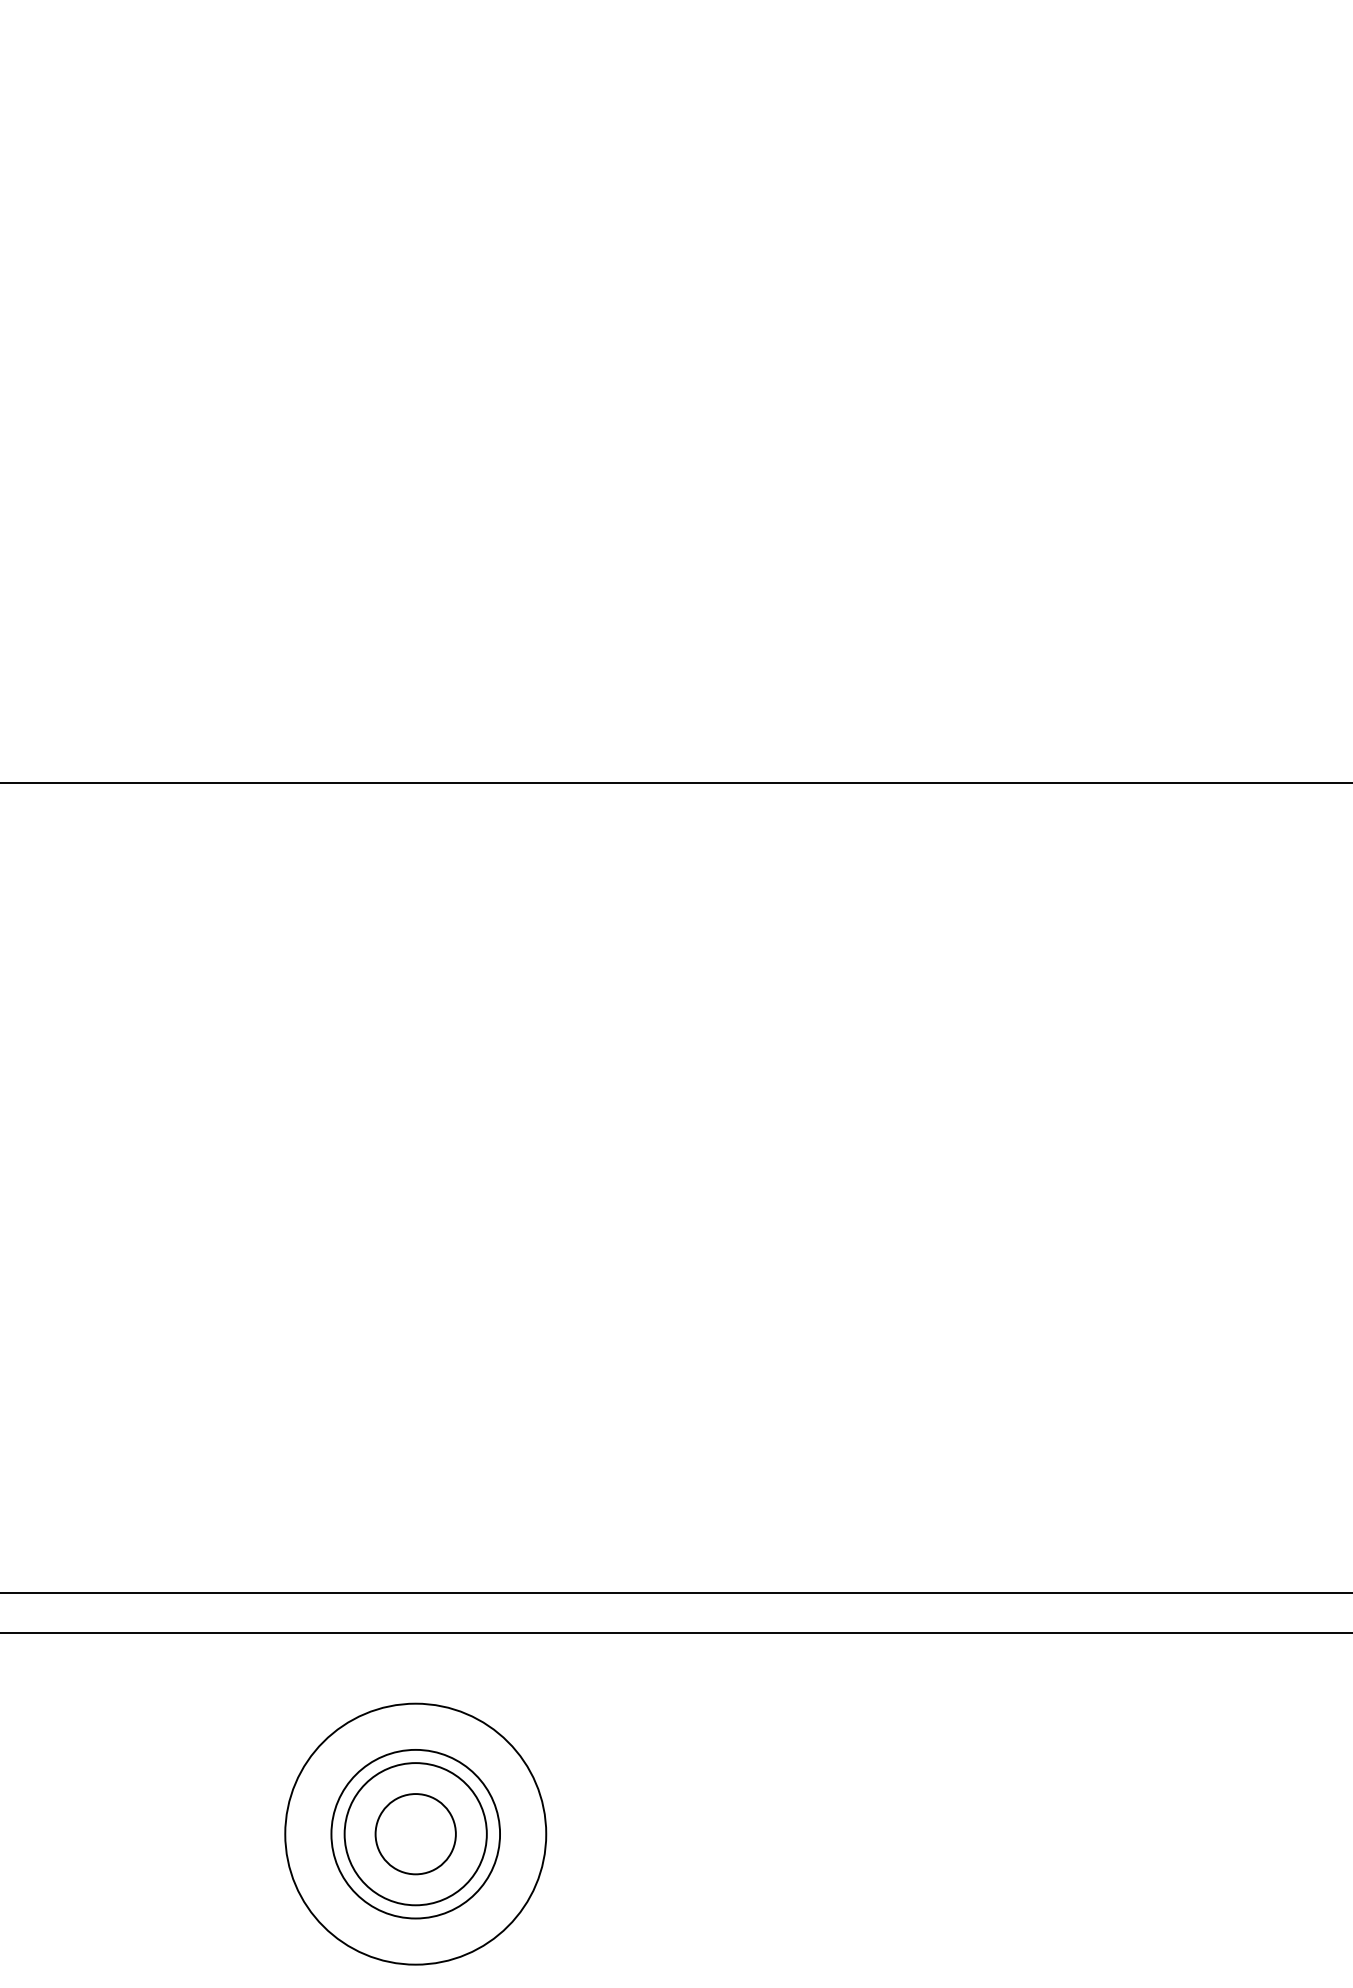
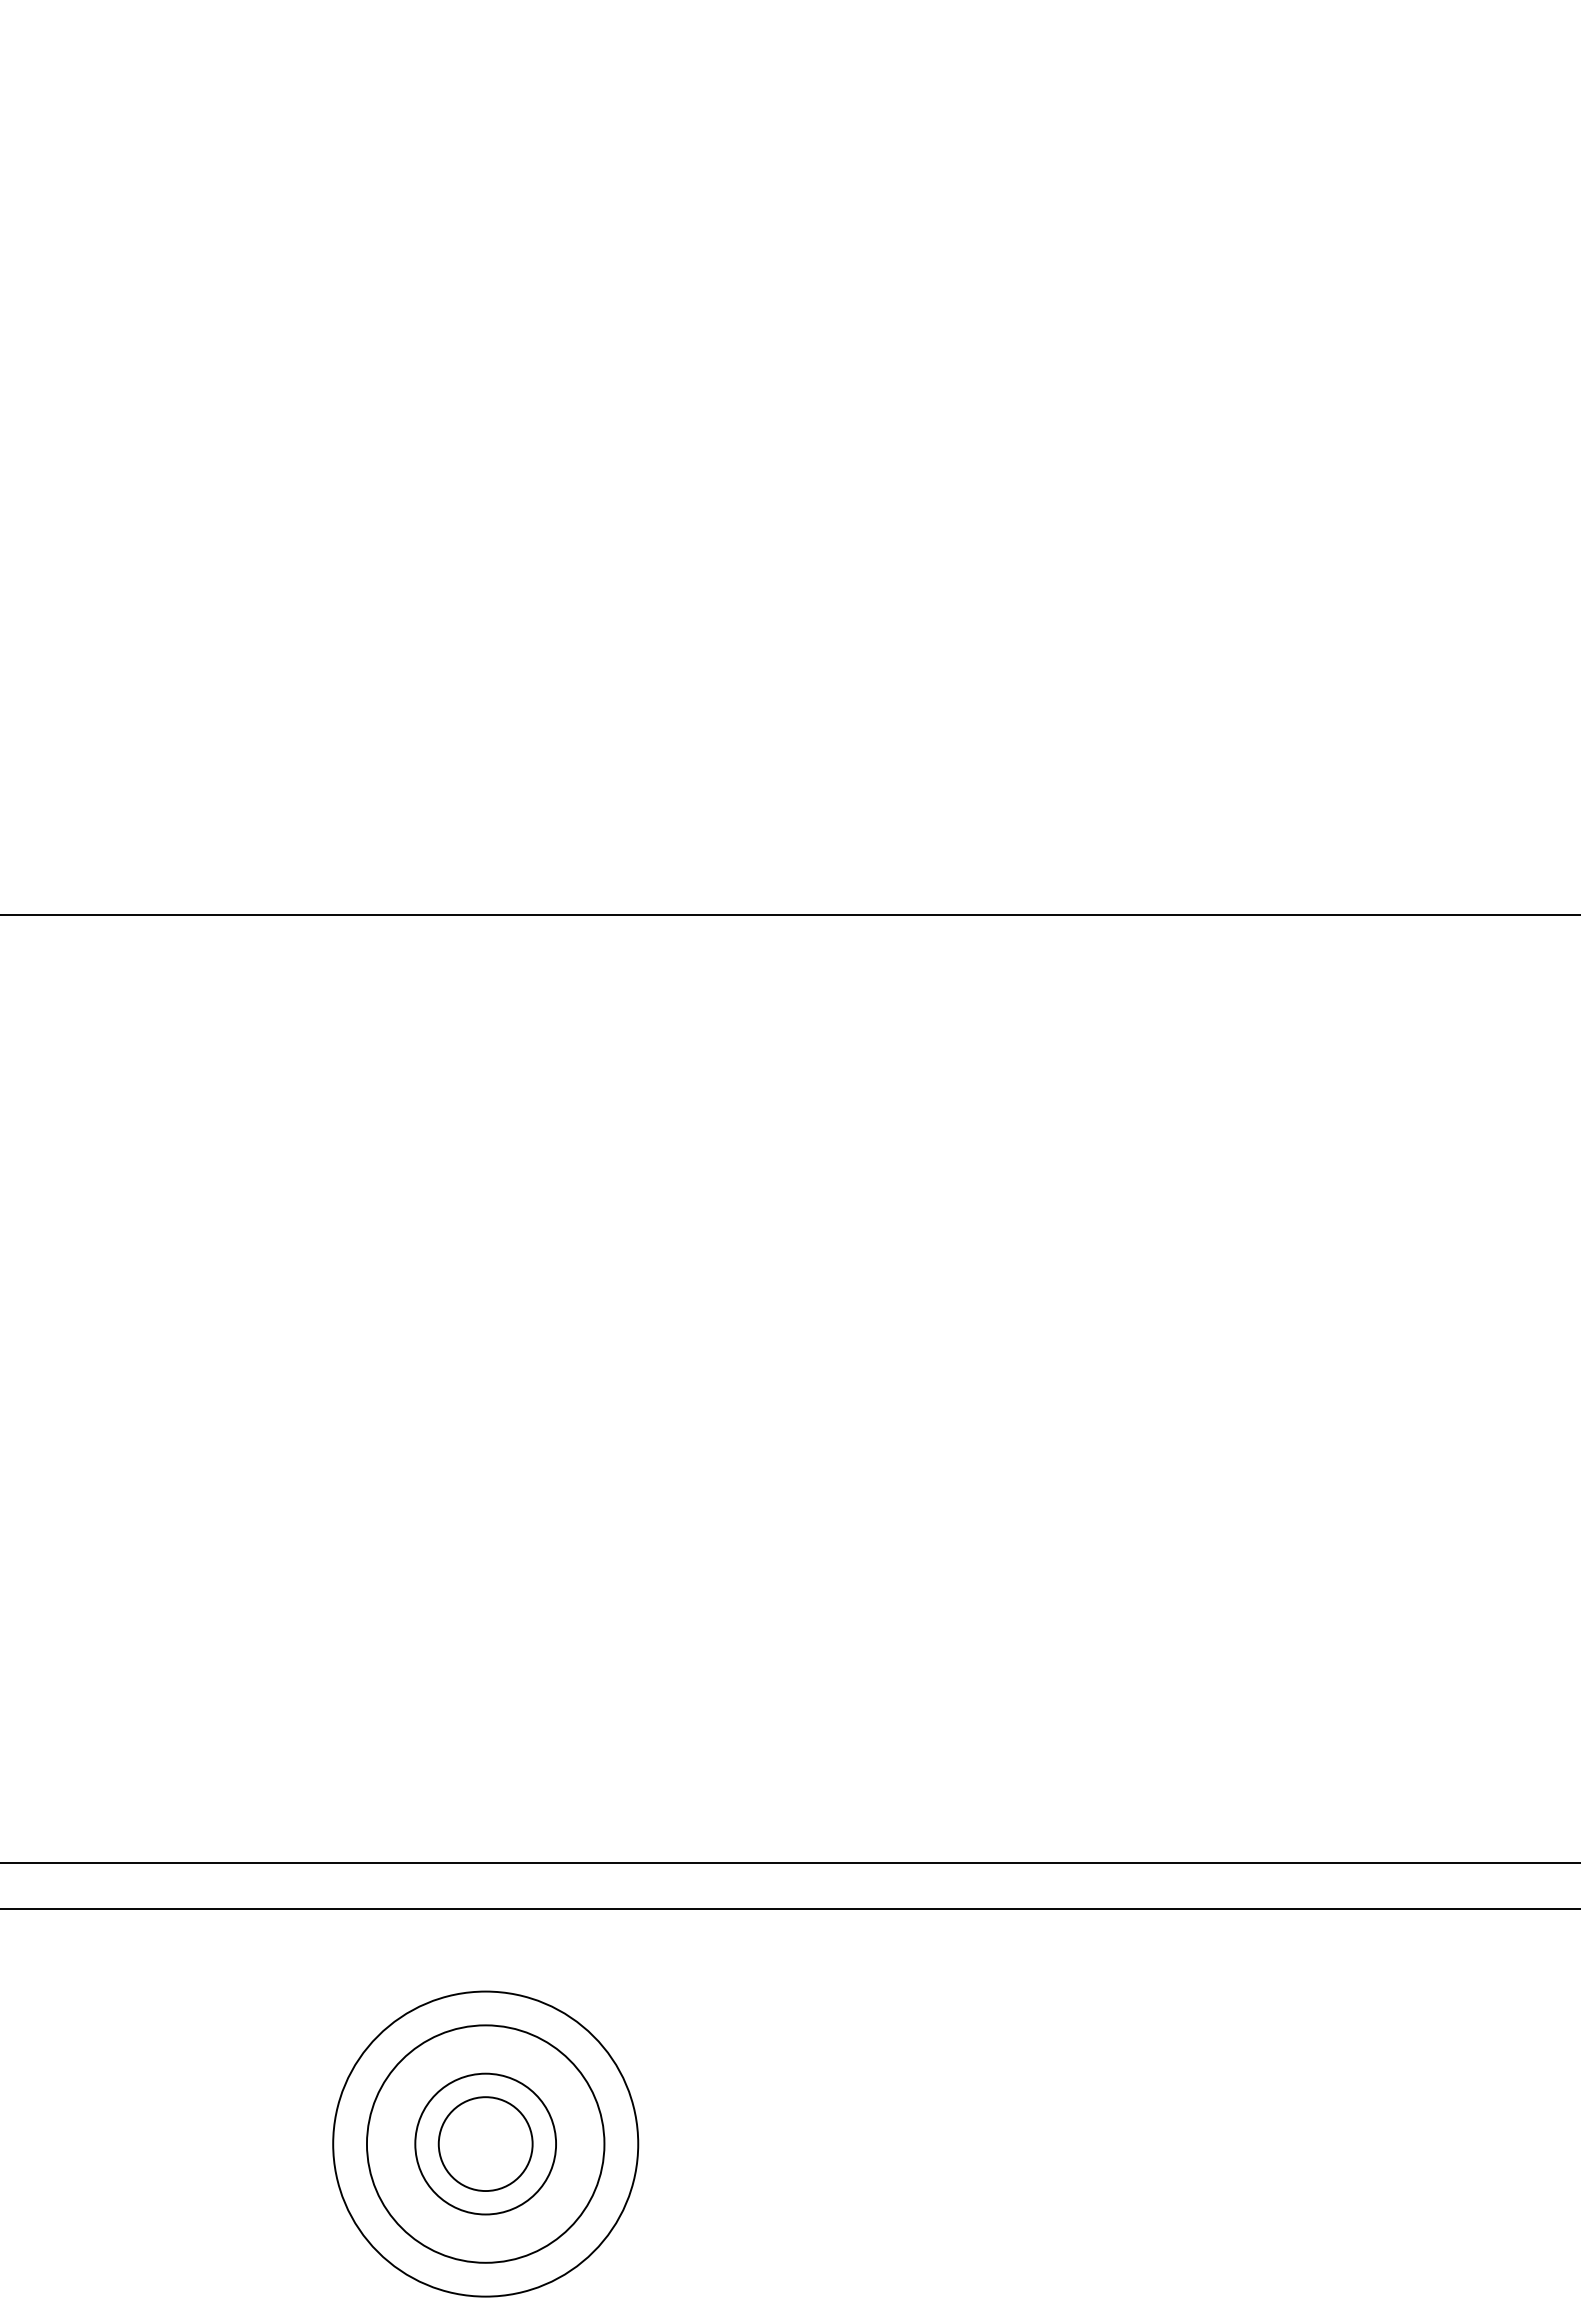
circle: (415, 1833) -> (485, 2143), size x0.71
circle: (415, 1833) -> (485, 2143), size x1.43

